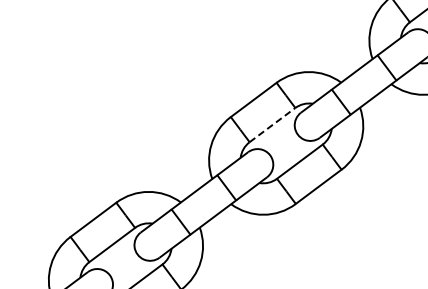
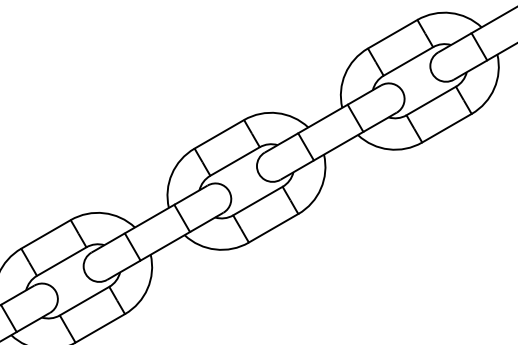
line: (272, 125) -> (235, 161), dashed -> solid

